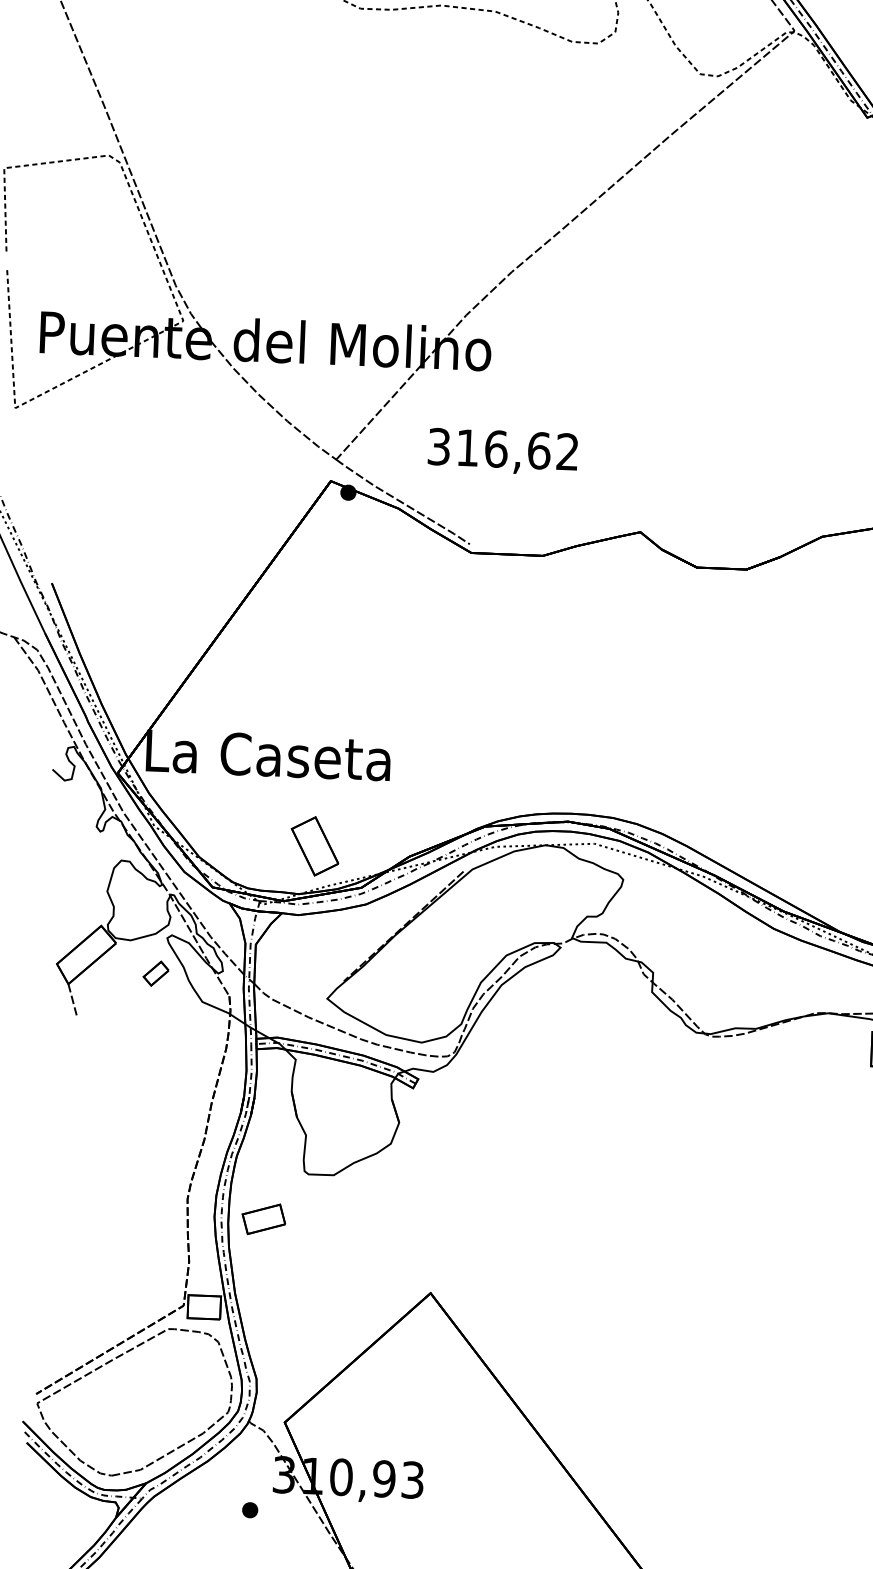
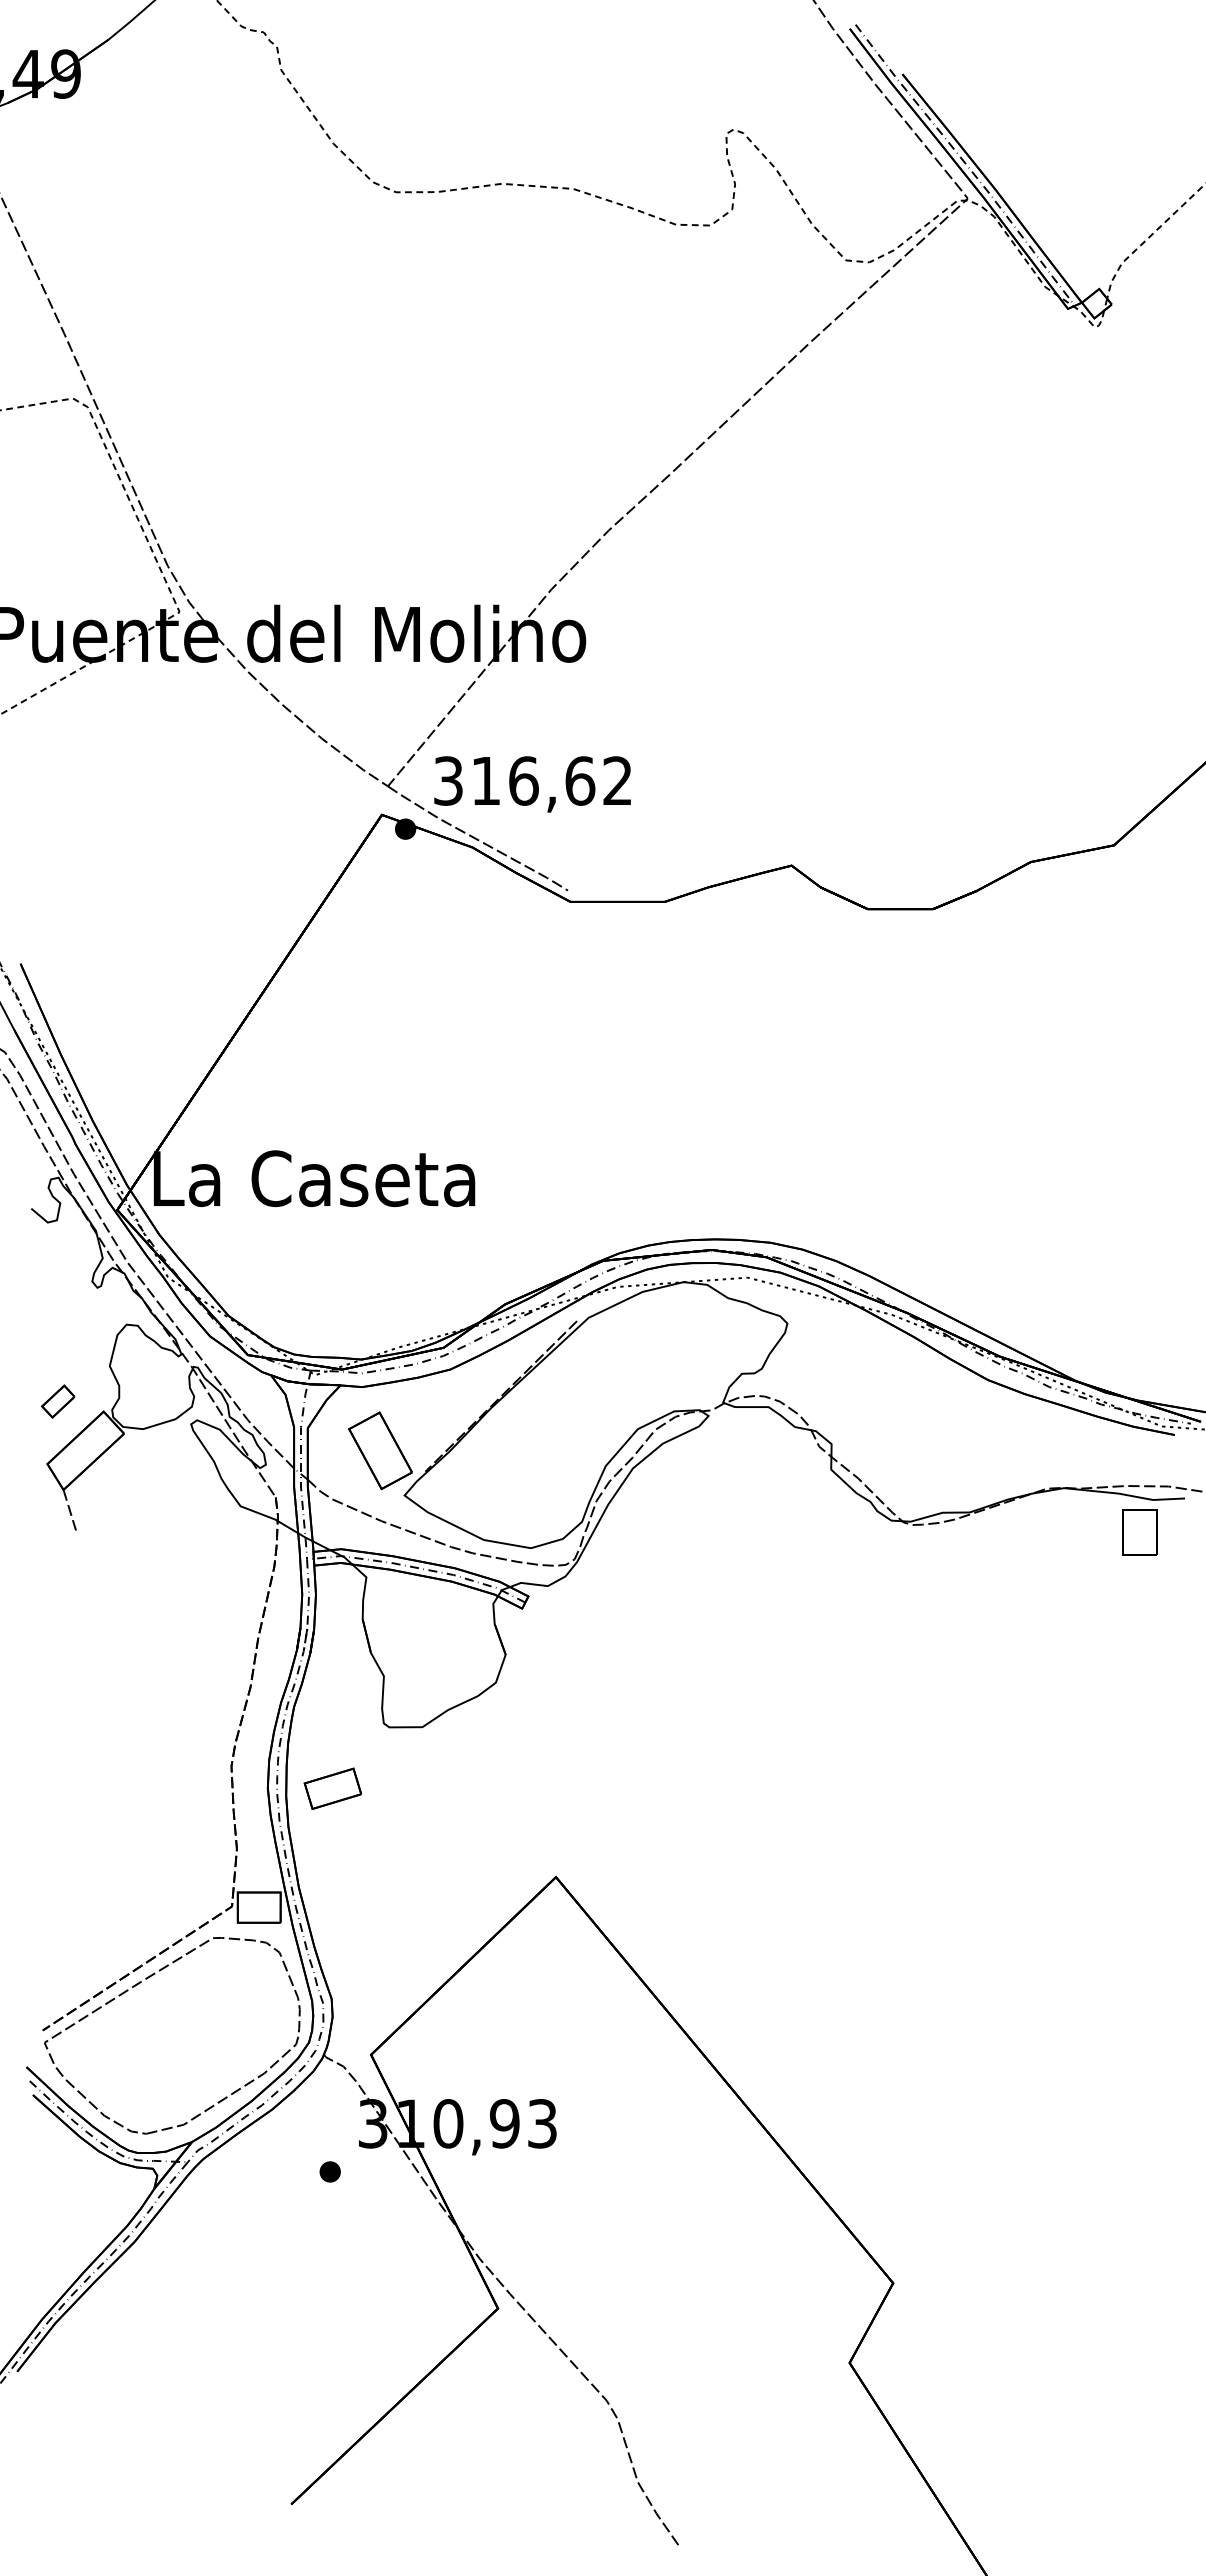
text: (502, 452) -> (532, 784), moved
part: (315, 846) -> (380, 1450), moved
part: (156, 973) -> (58, 1401), moved

